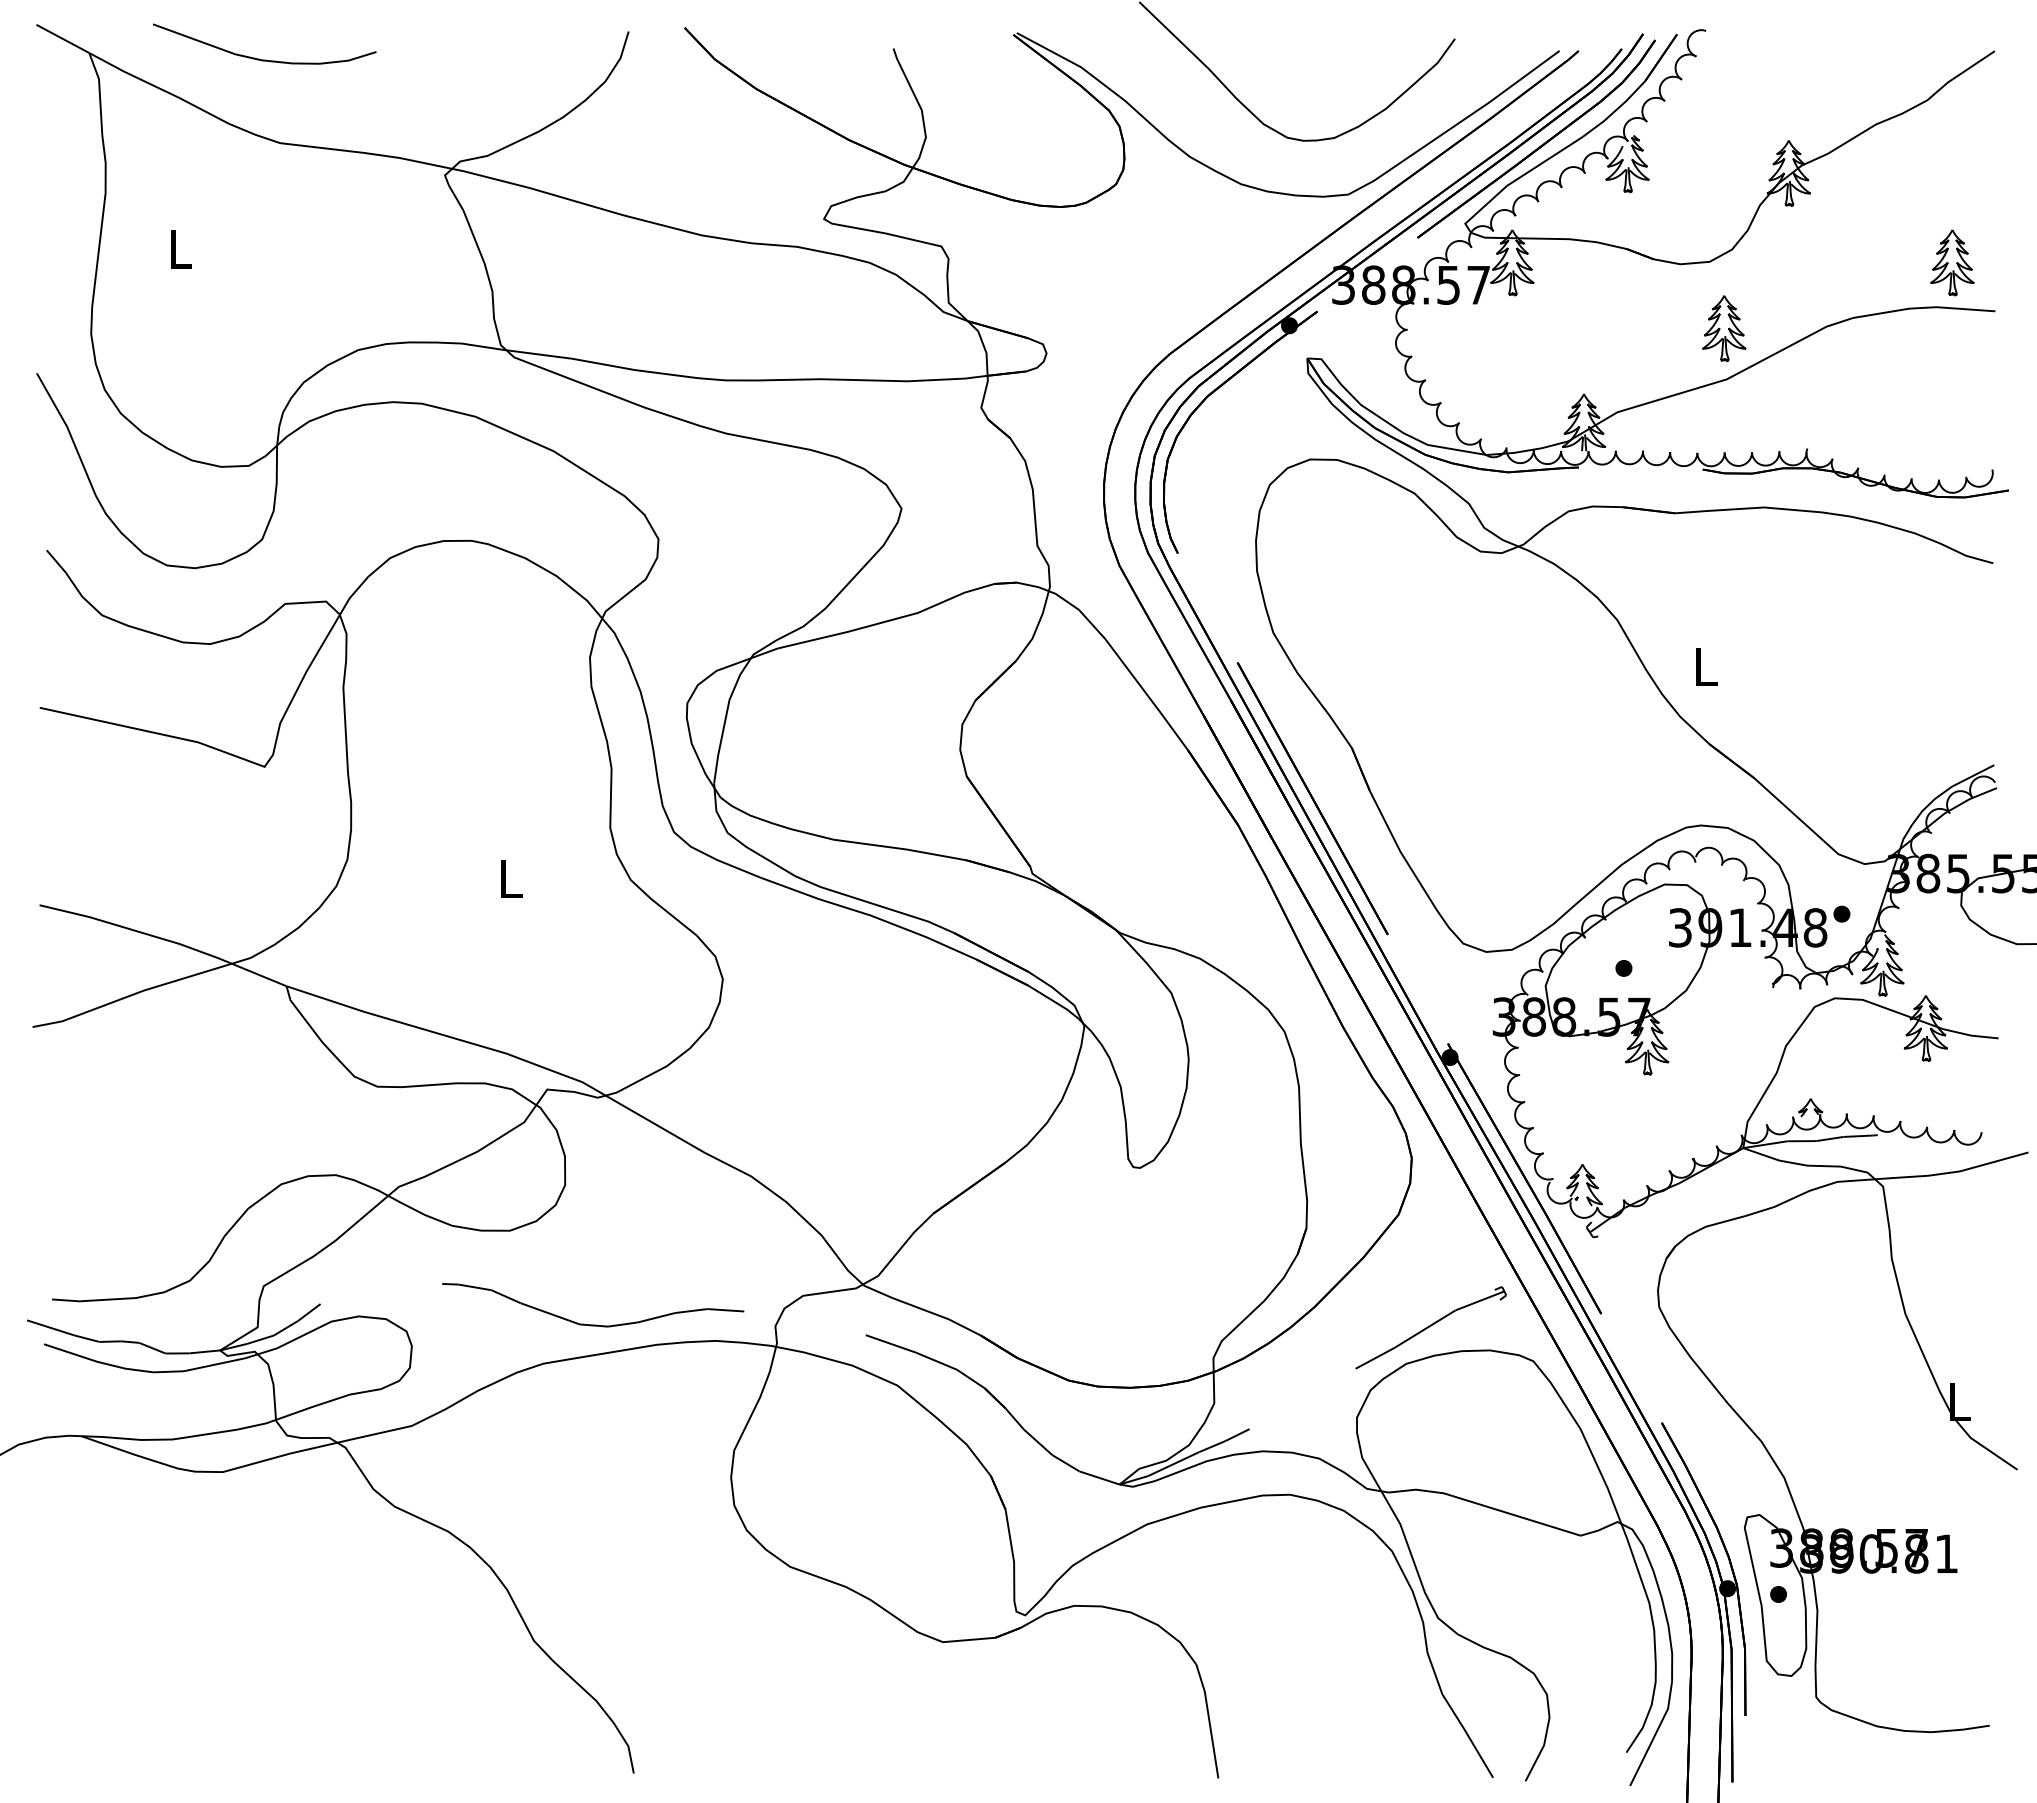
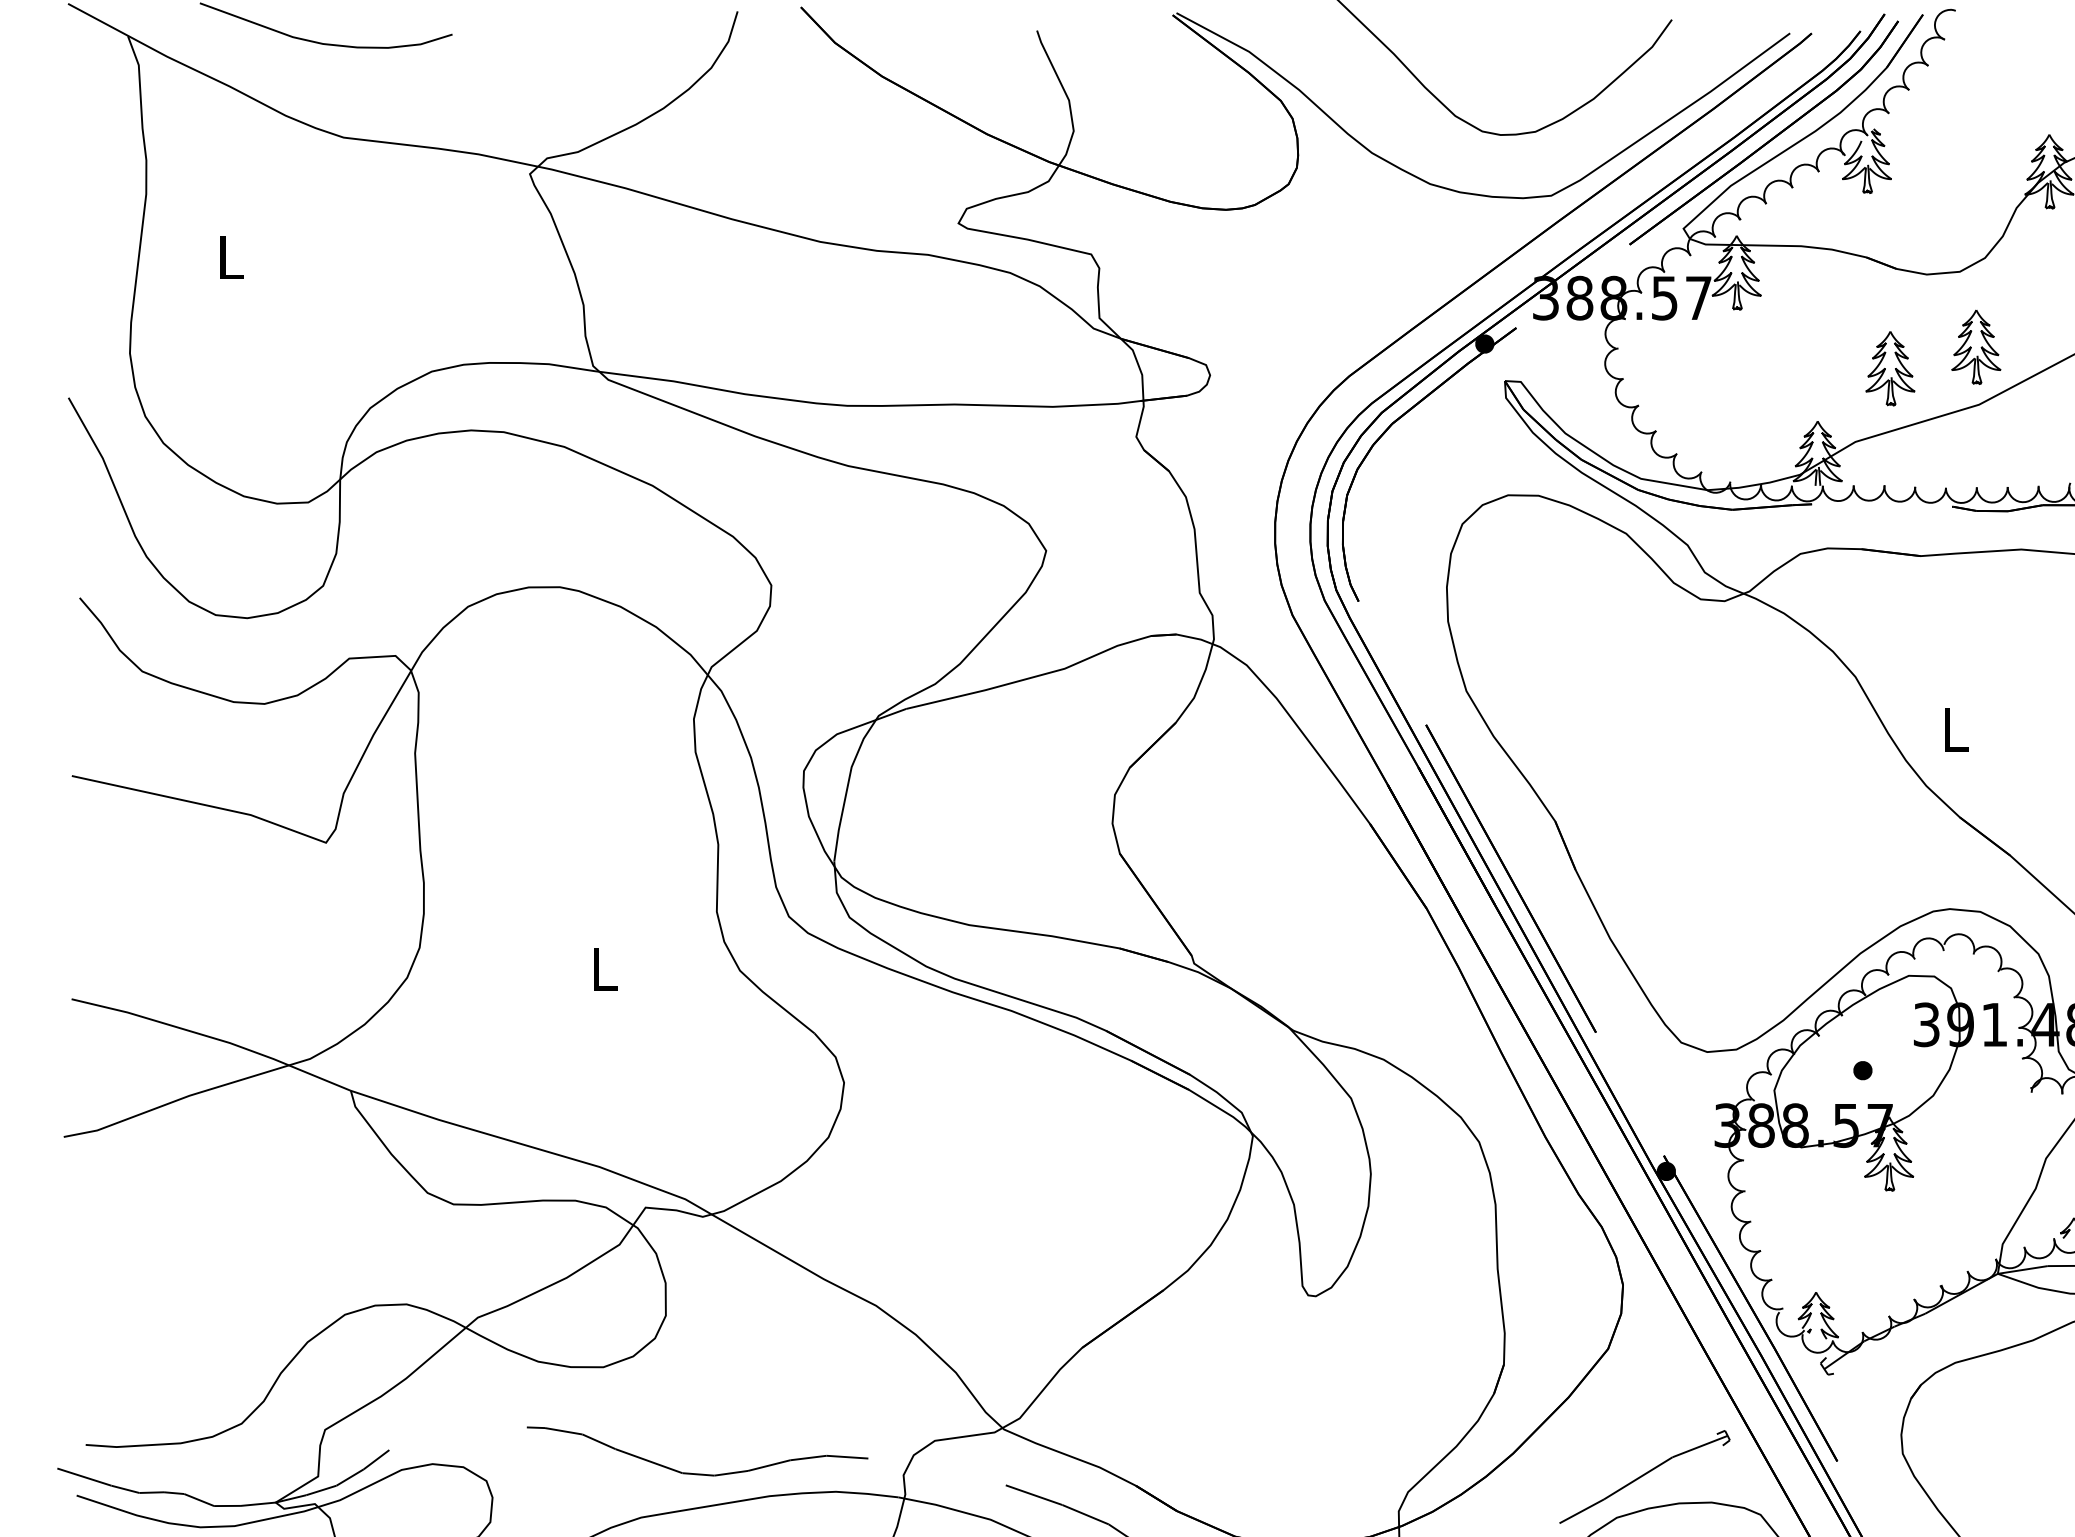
part: (1648, 347) -> (1890, 368), added

